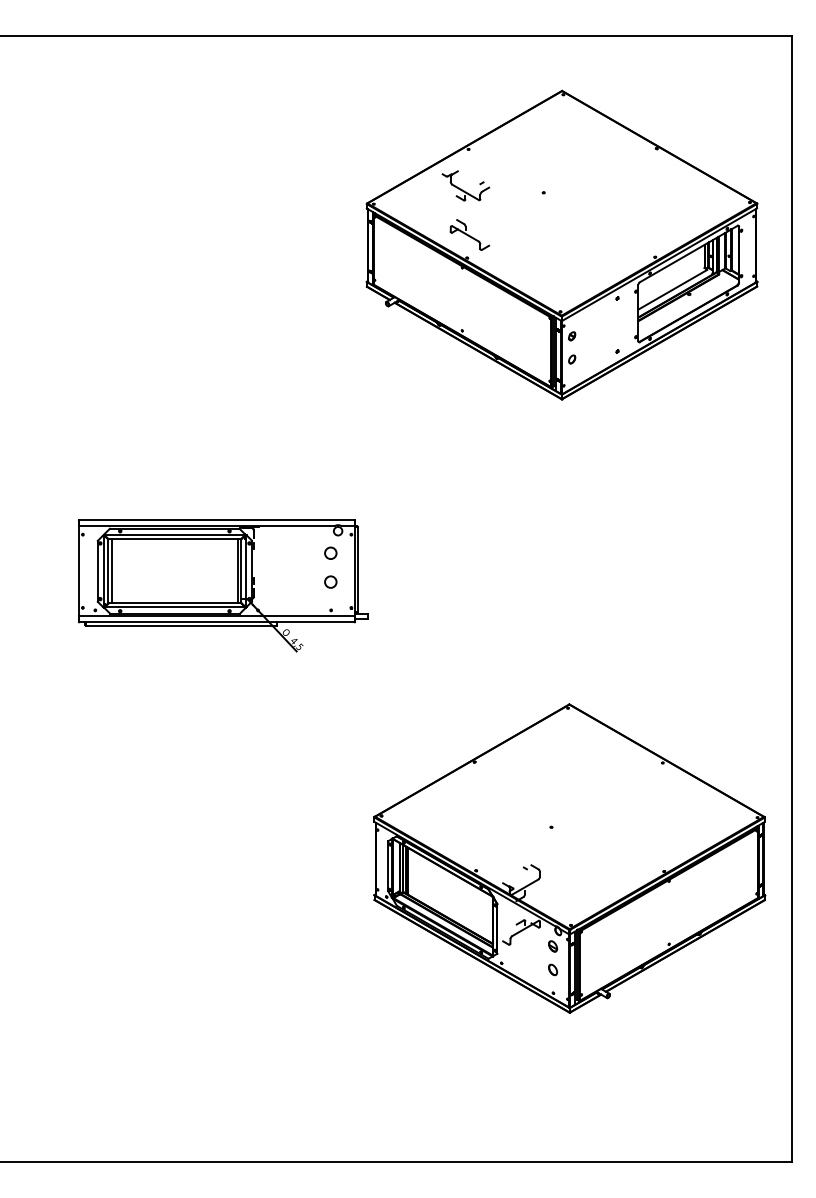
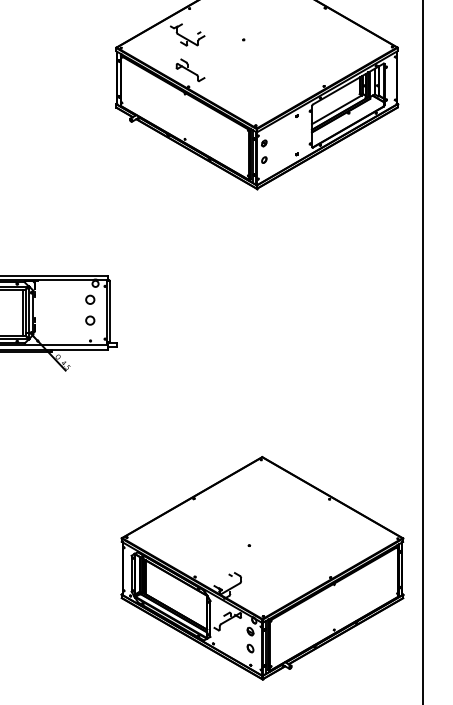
part: (569, 858) -> (262, 568), moved

